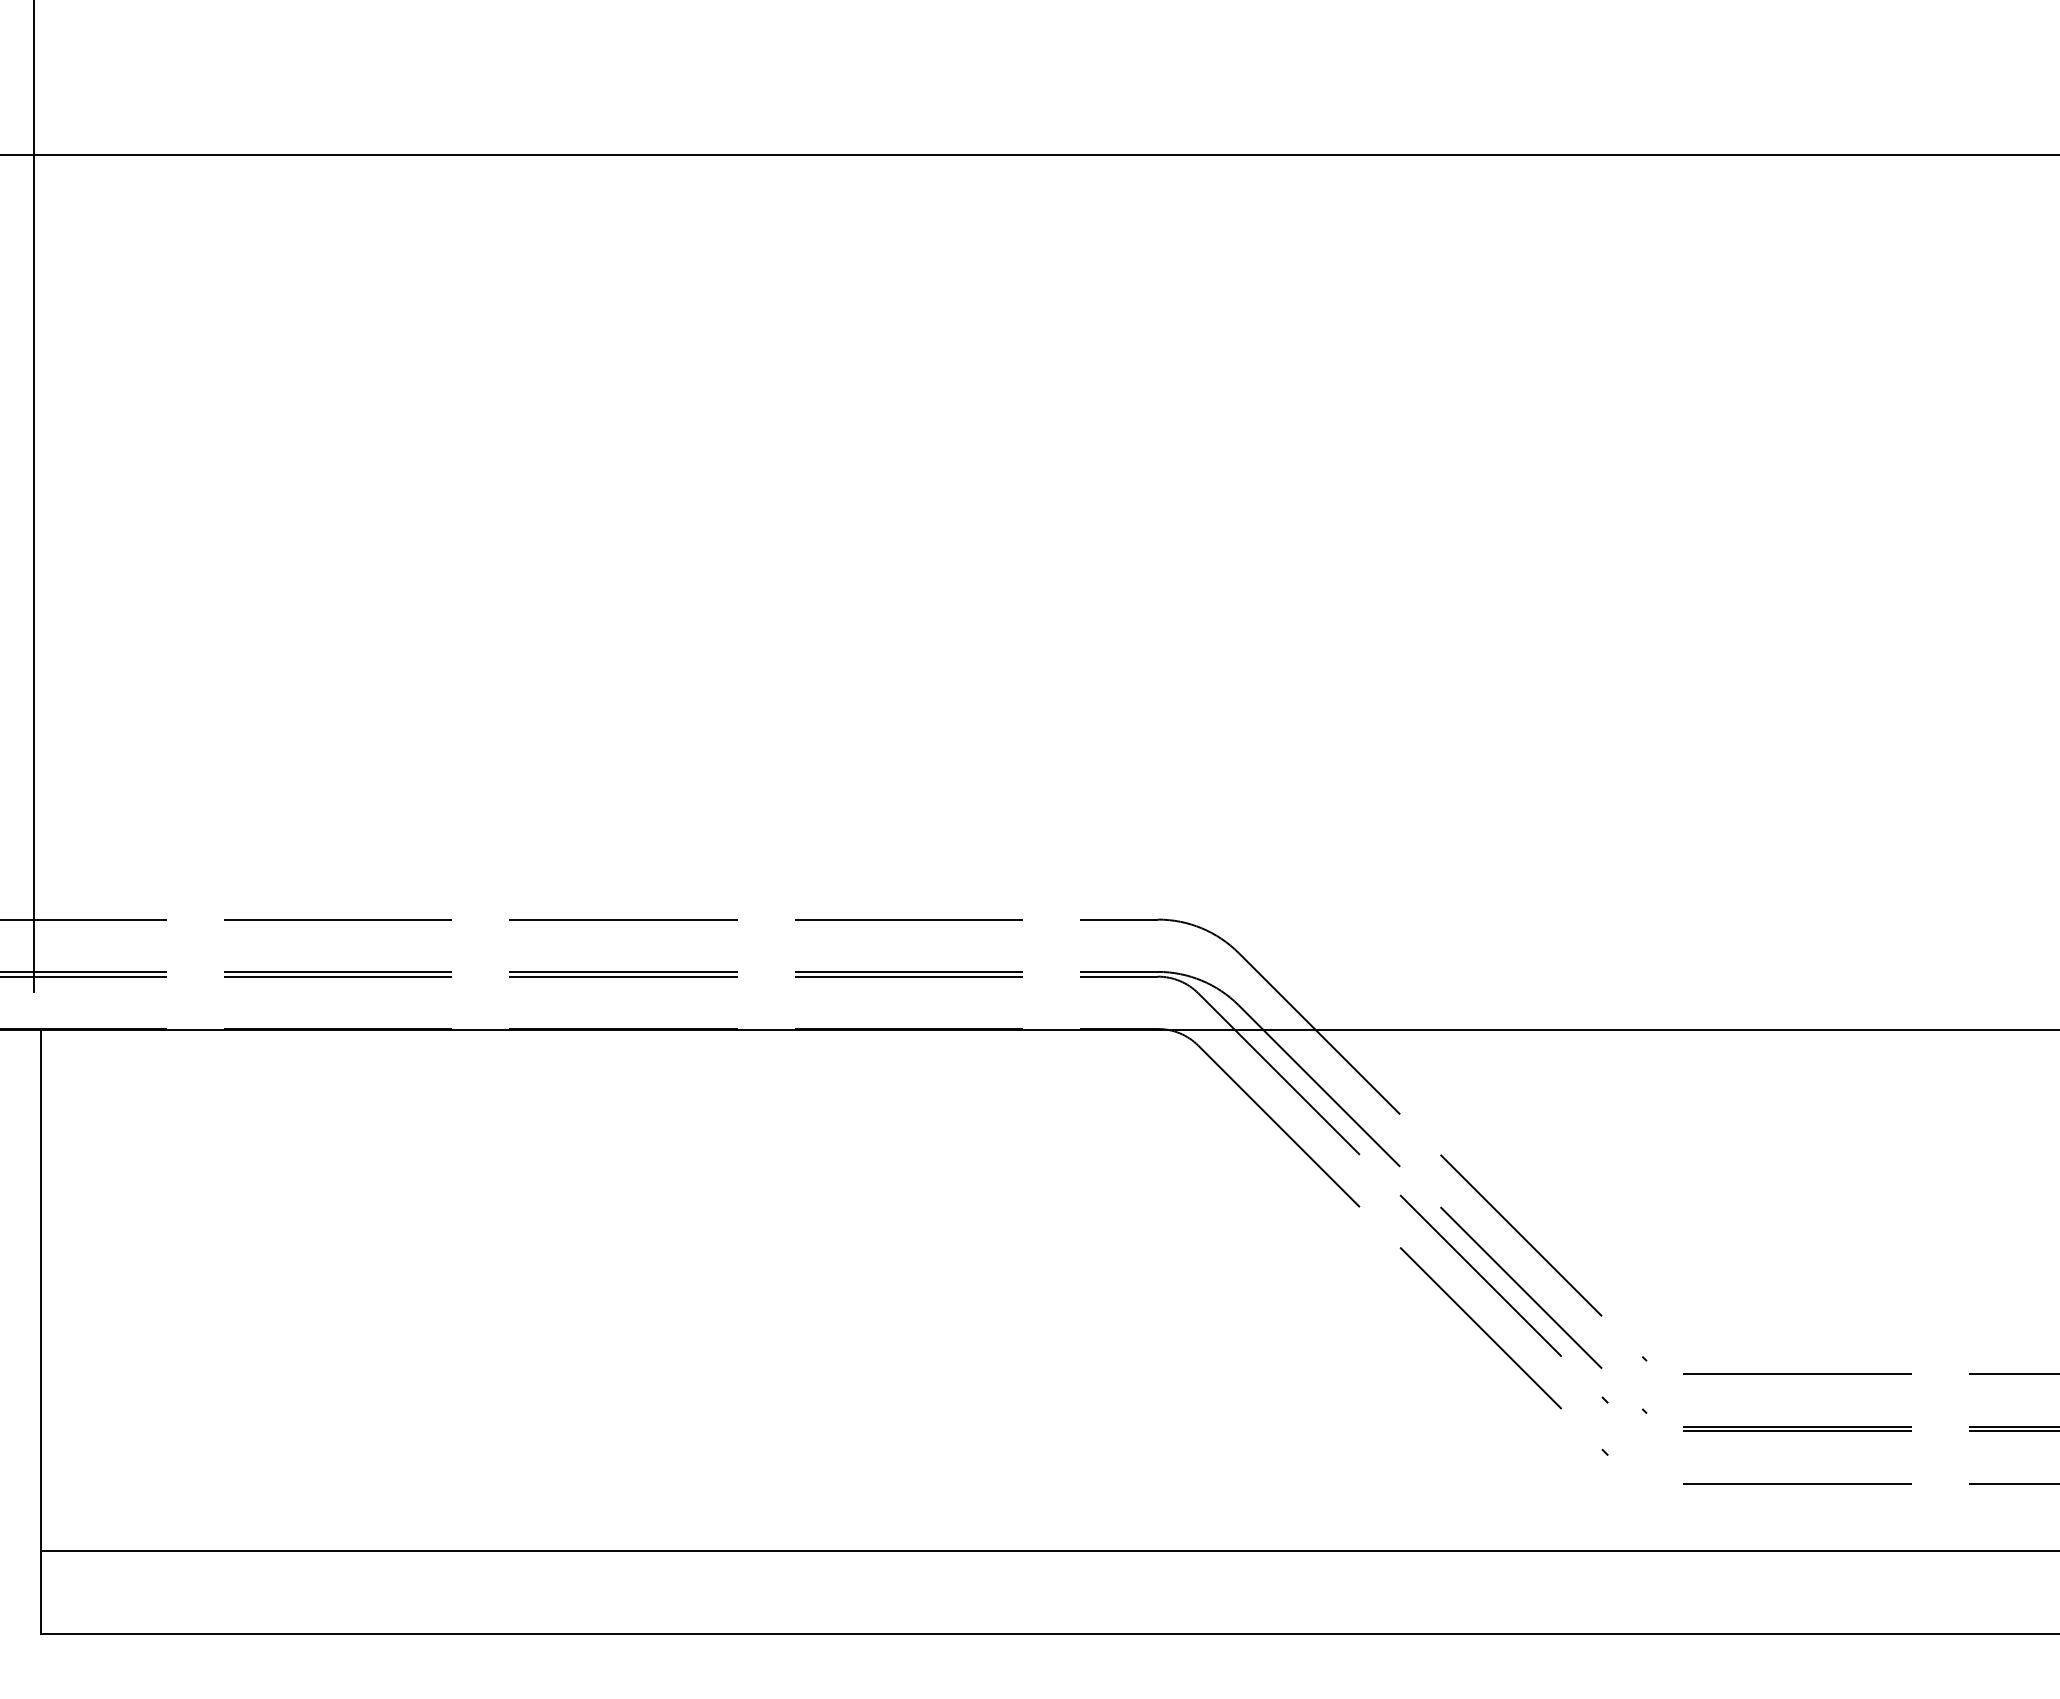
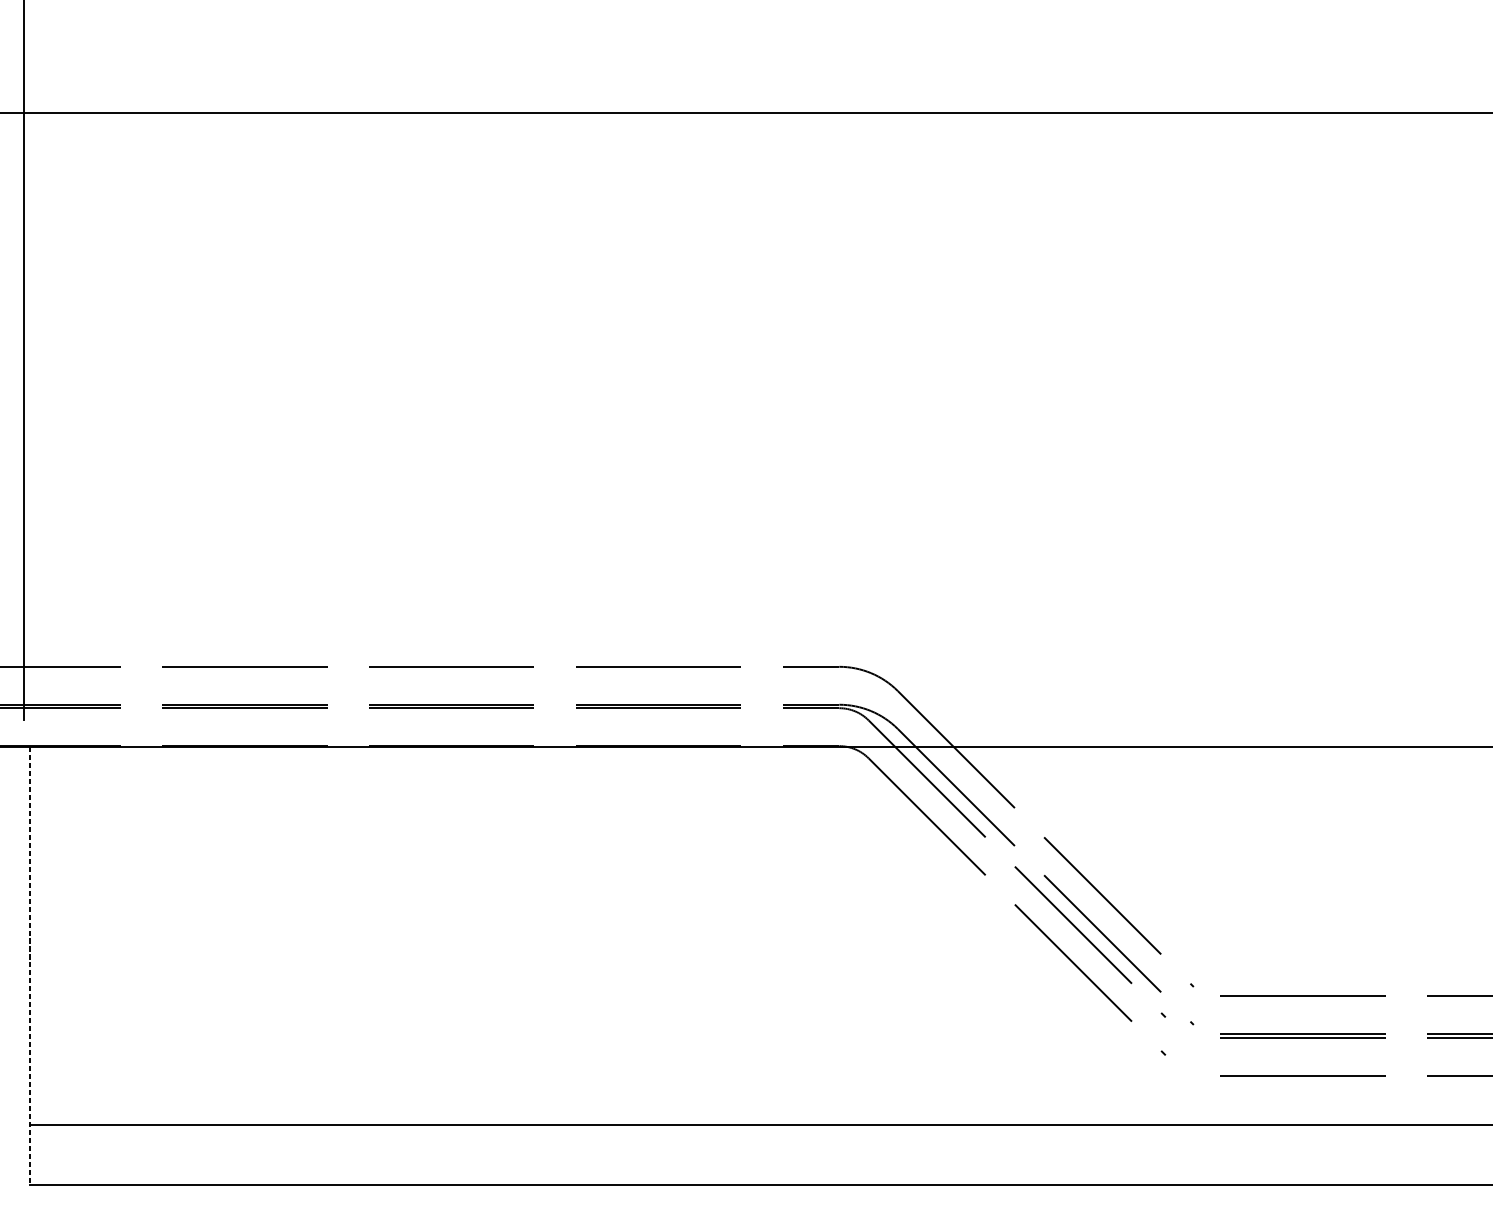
line: (41, 1332) -> (29, 966), solid -> dashed

